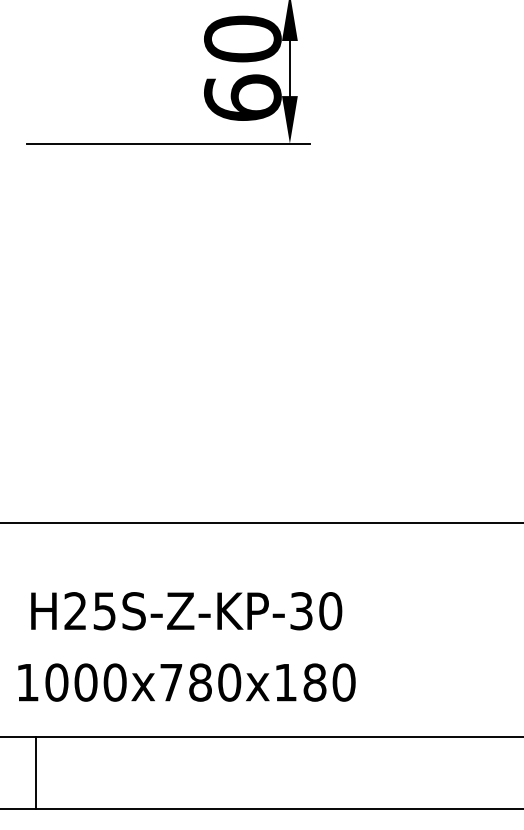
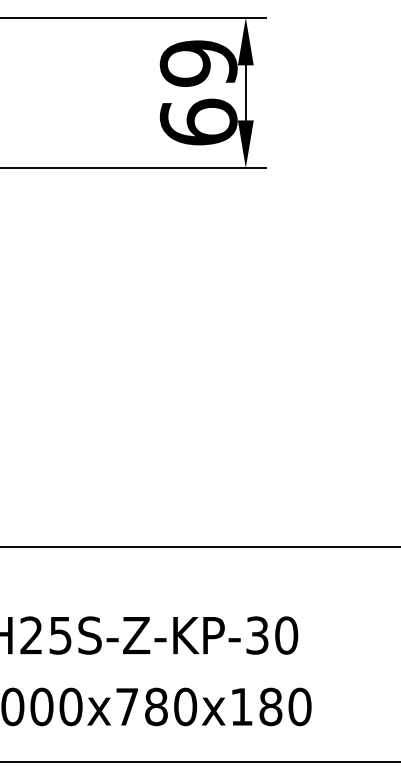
text: (242, 38) -> (198, 62), 60 -> 69

